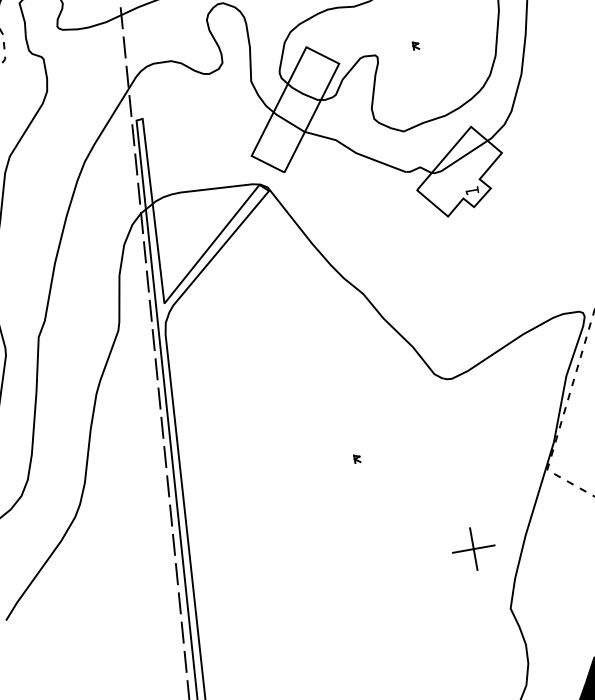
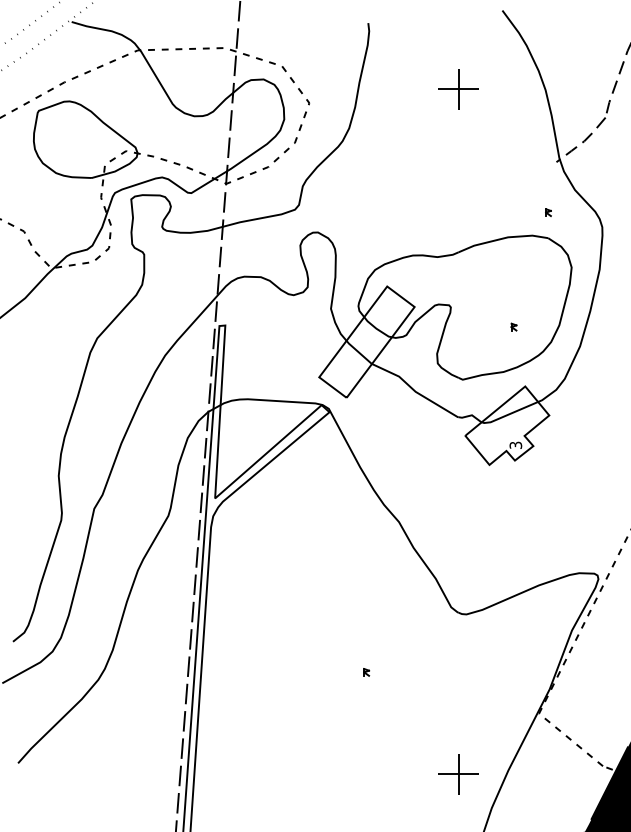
part: (415, 45) -> (513, 326), moved
text: (471, 190) -> (515, 444), 1 -> 3

